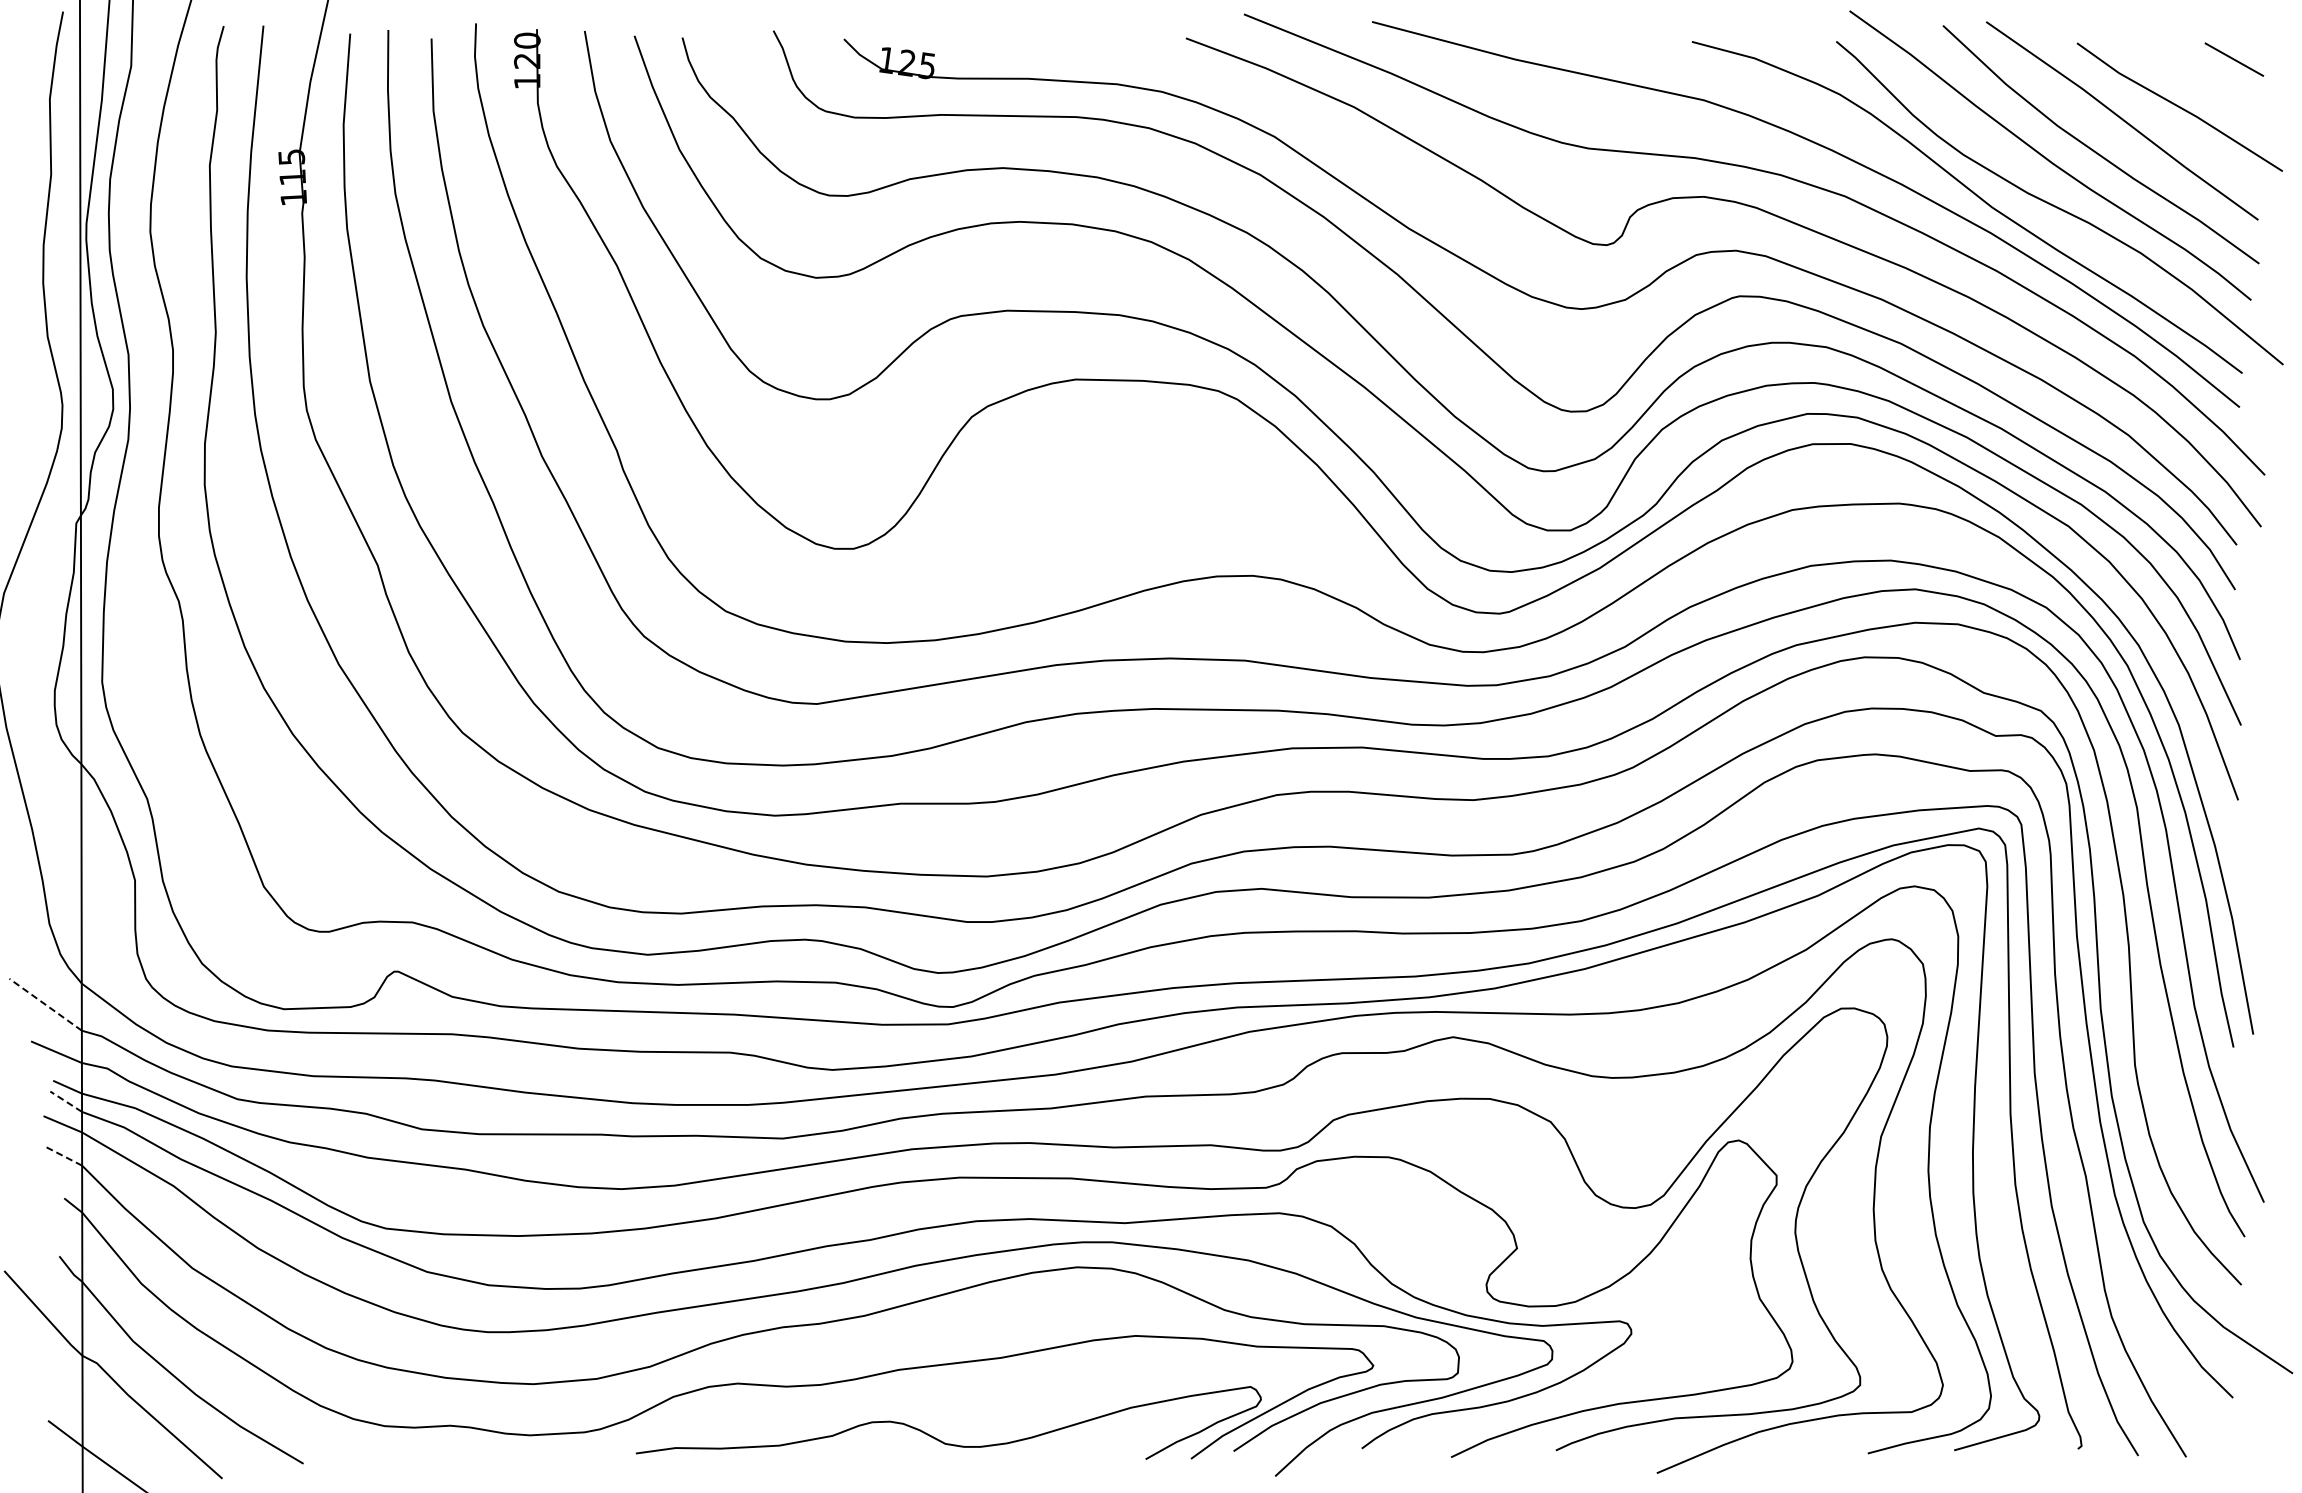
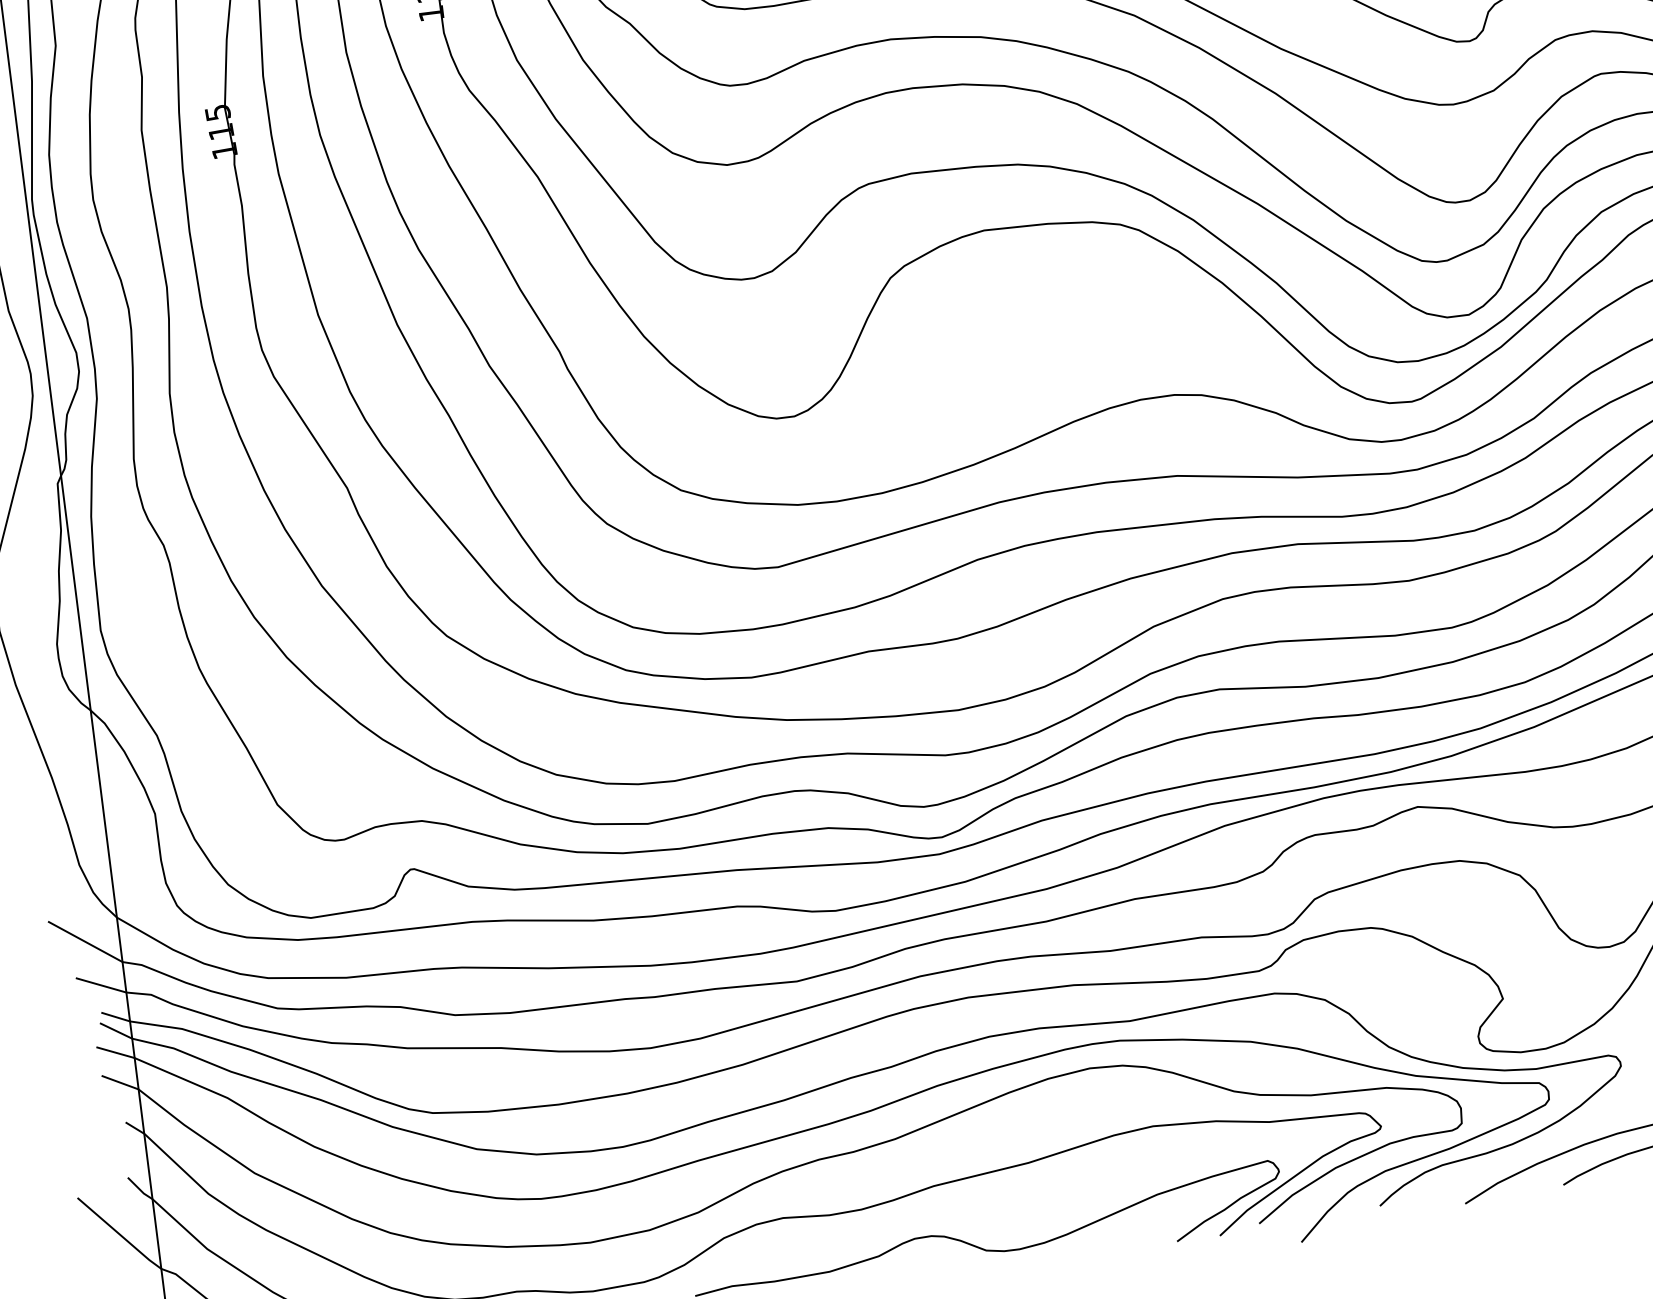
line: (45, 1004) -> (85, 941), dashed -> solid
line: (66, 1101) -> (116, 1030), dashed -> solid
line: (63, 1156) -> (119, 1082), dashed -> solid

